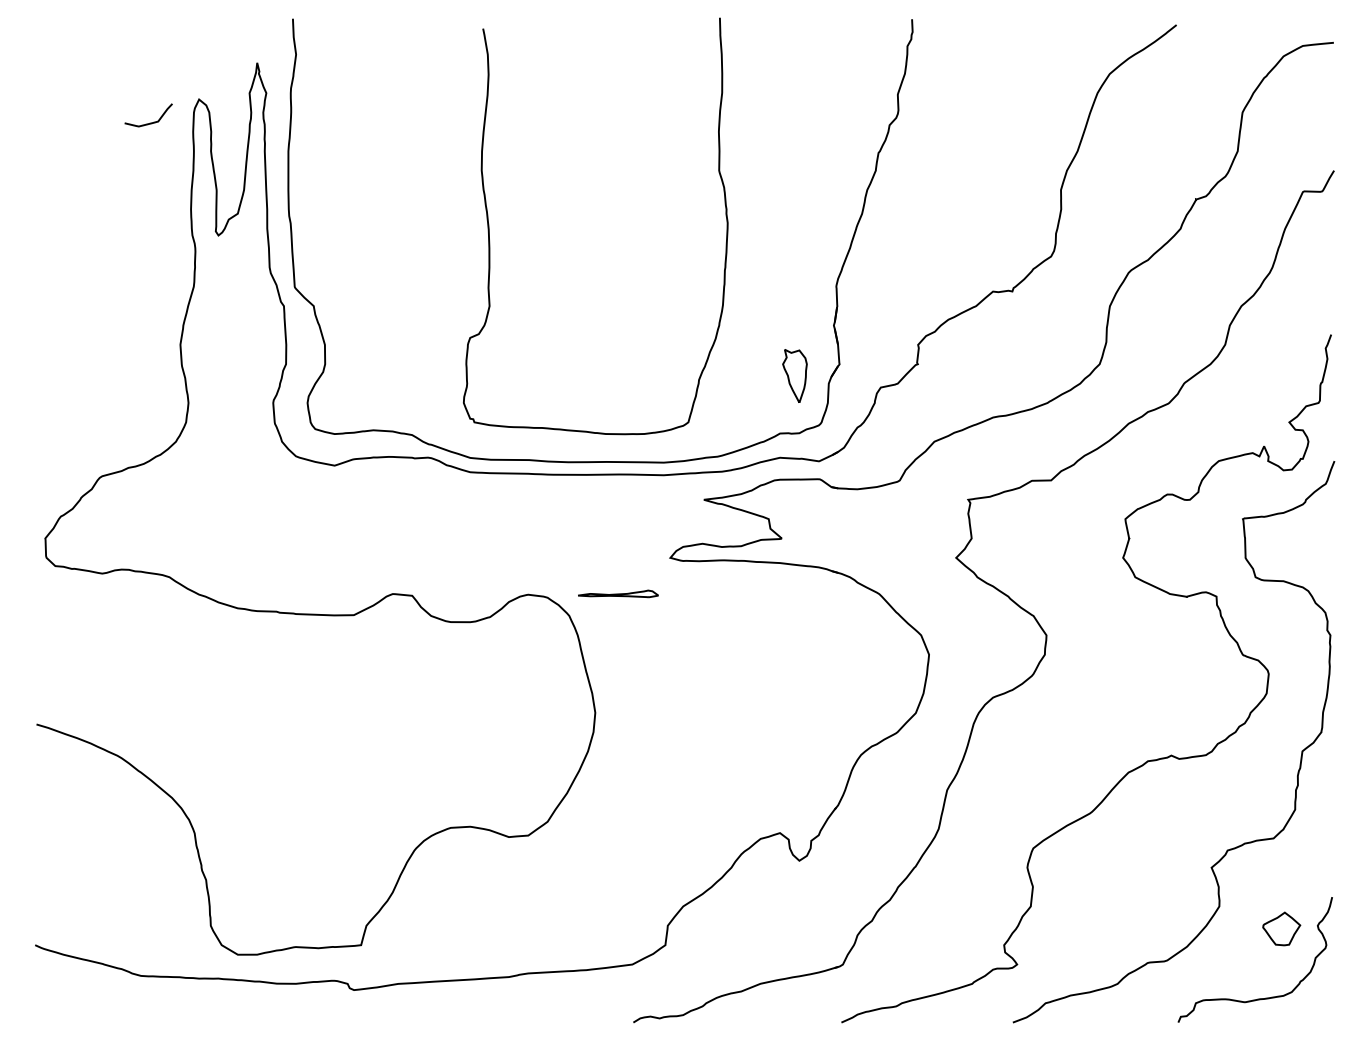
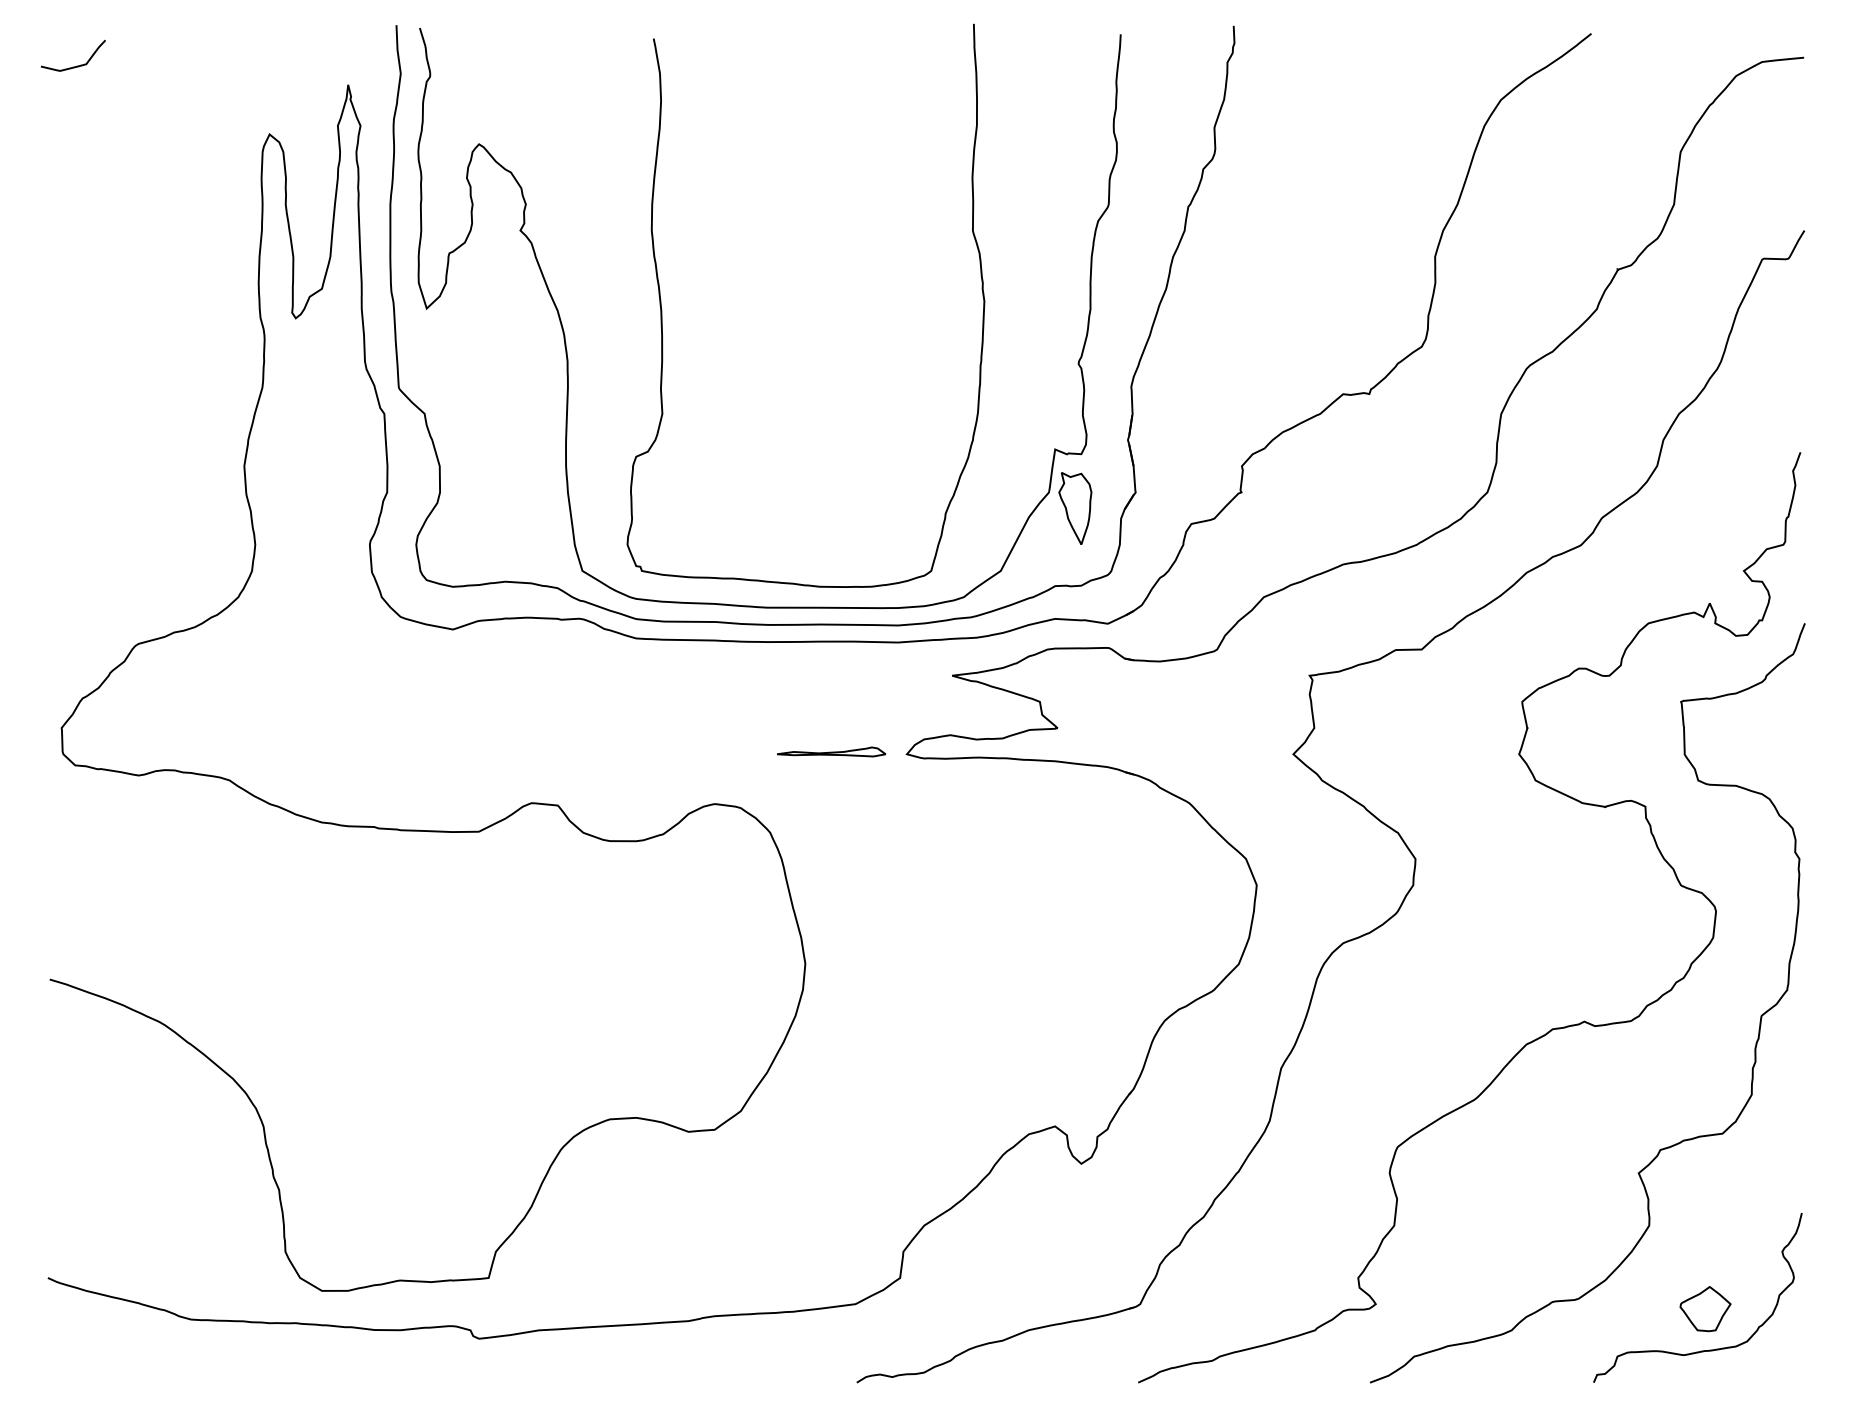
curve: (150, 122) -> (76, 65), moved
curve: (419, 259) -> (567, 350), added
part: (618, 593) -> (831, 751), moved
part: (1281, 929) -> (1705, 1309), moved

